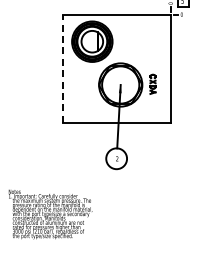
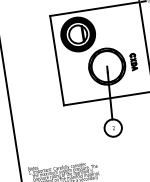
line: (62, 68) -> (56, 60), dashed -> solid

